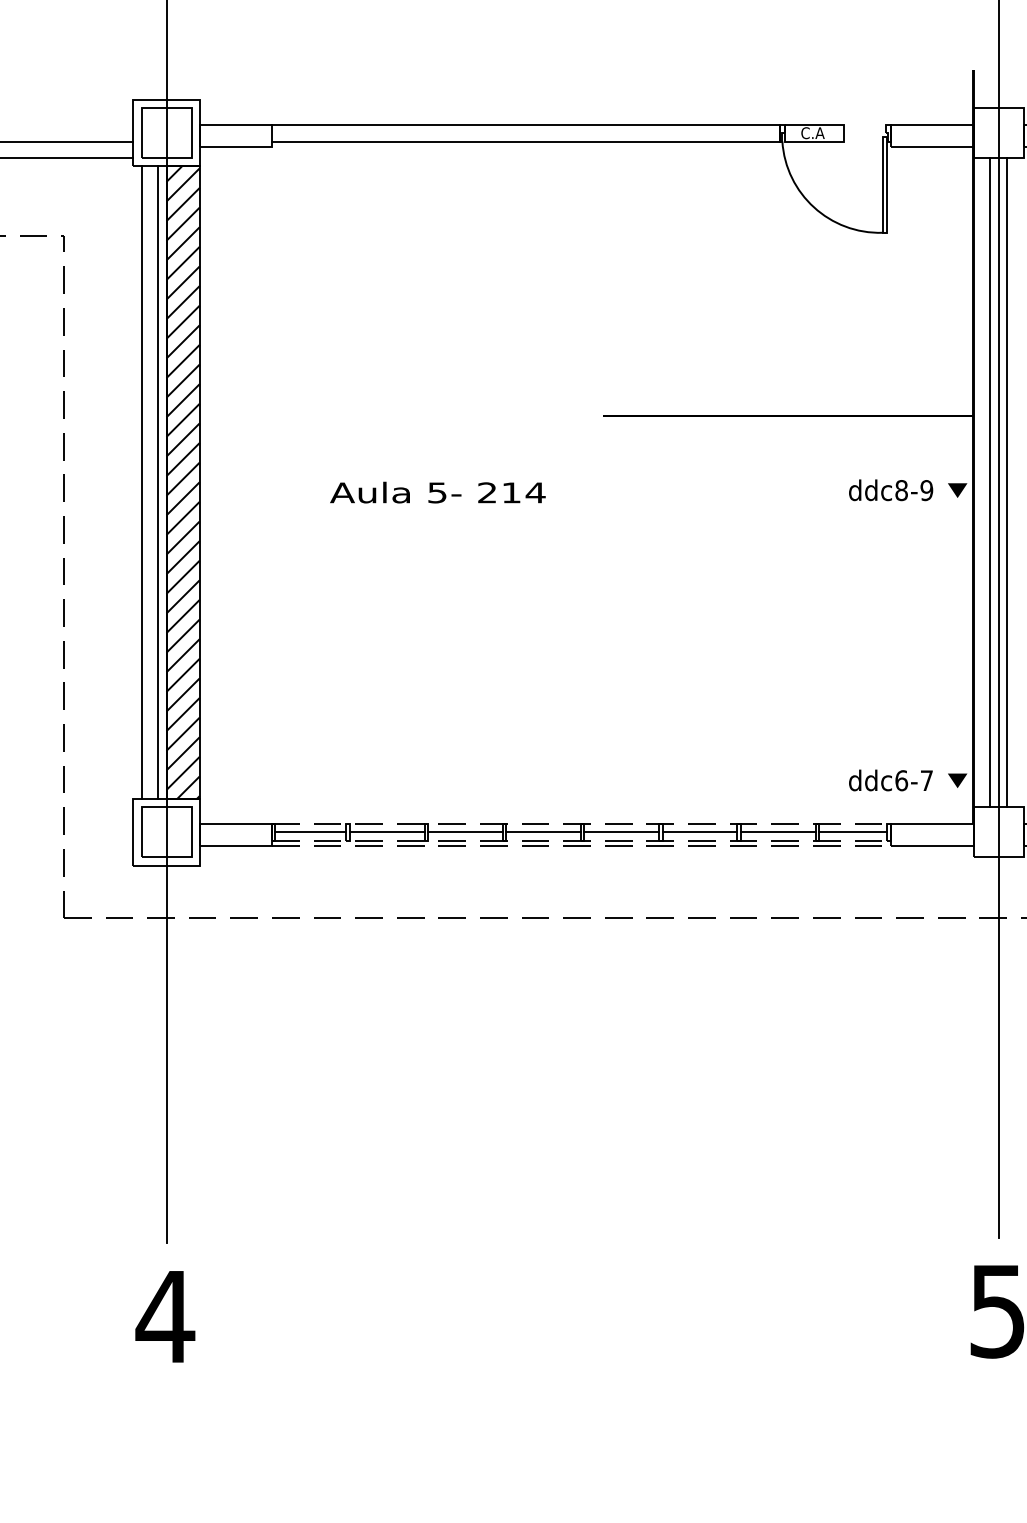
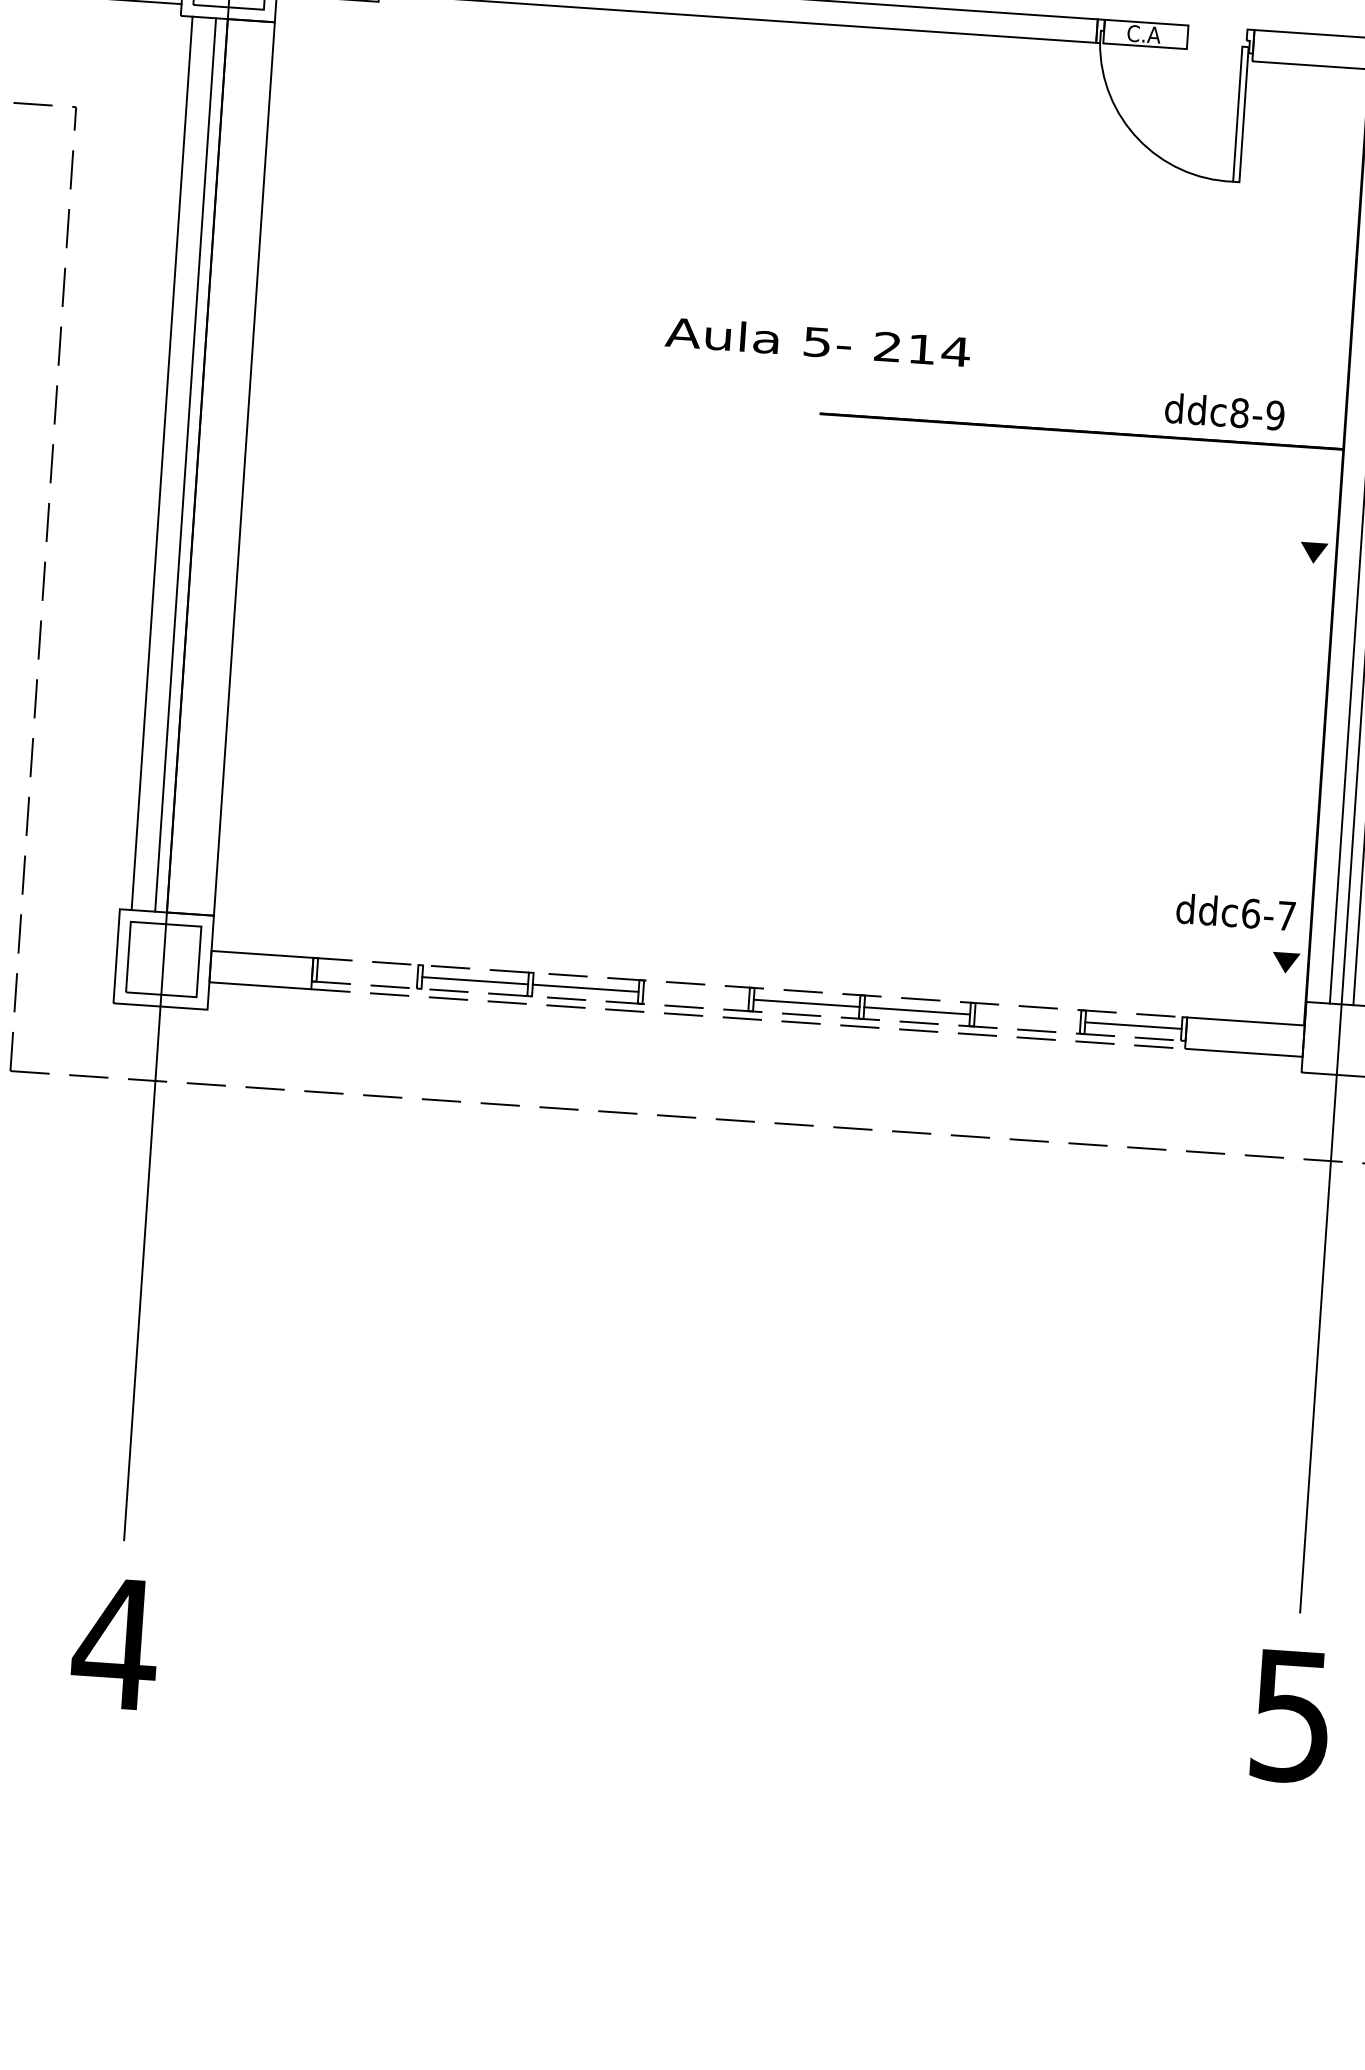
hatch: (182, 482) -> (219, 467), removed
text: (891, 490) -> (1225, 412), moved
text: (437, 492) -> (817, 341), moved
text: (890, 780) -> (1235, 912), moved
line: (310, 832) -> (367, 973), removed
line: (543, 832) -> (696, 996), removed
line: (777, 832) -> (1026, 1018), removed

